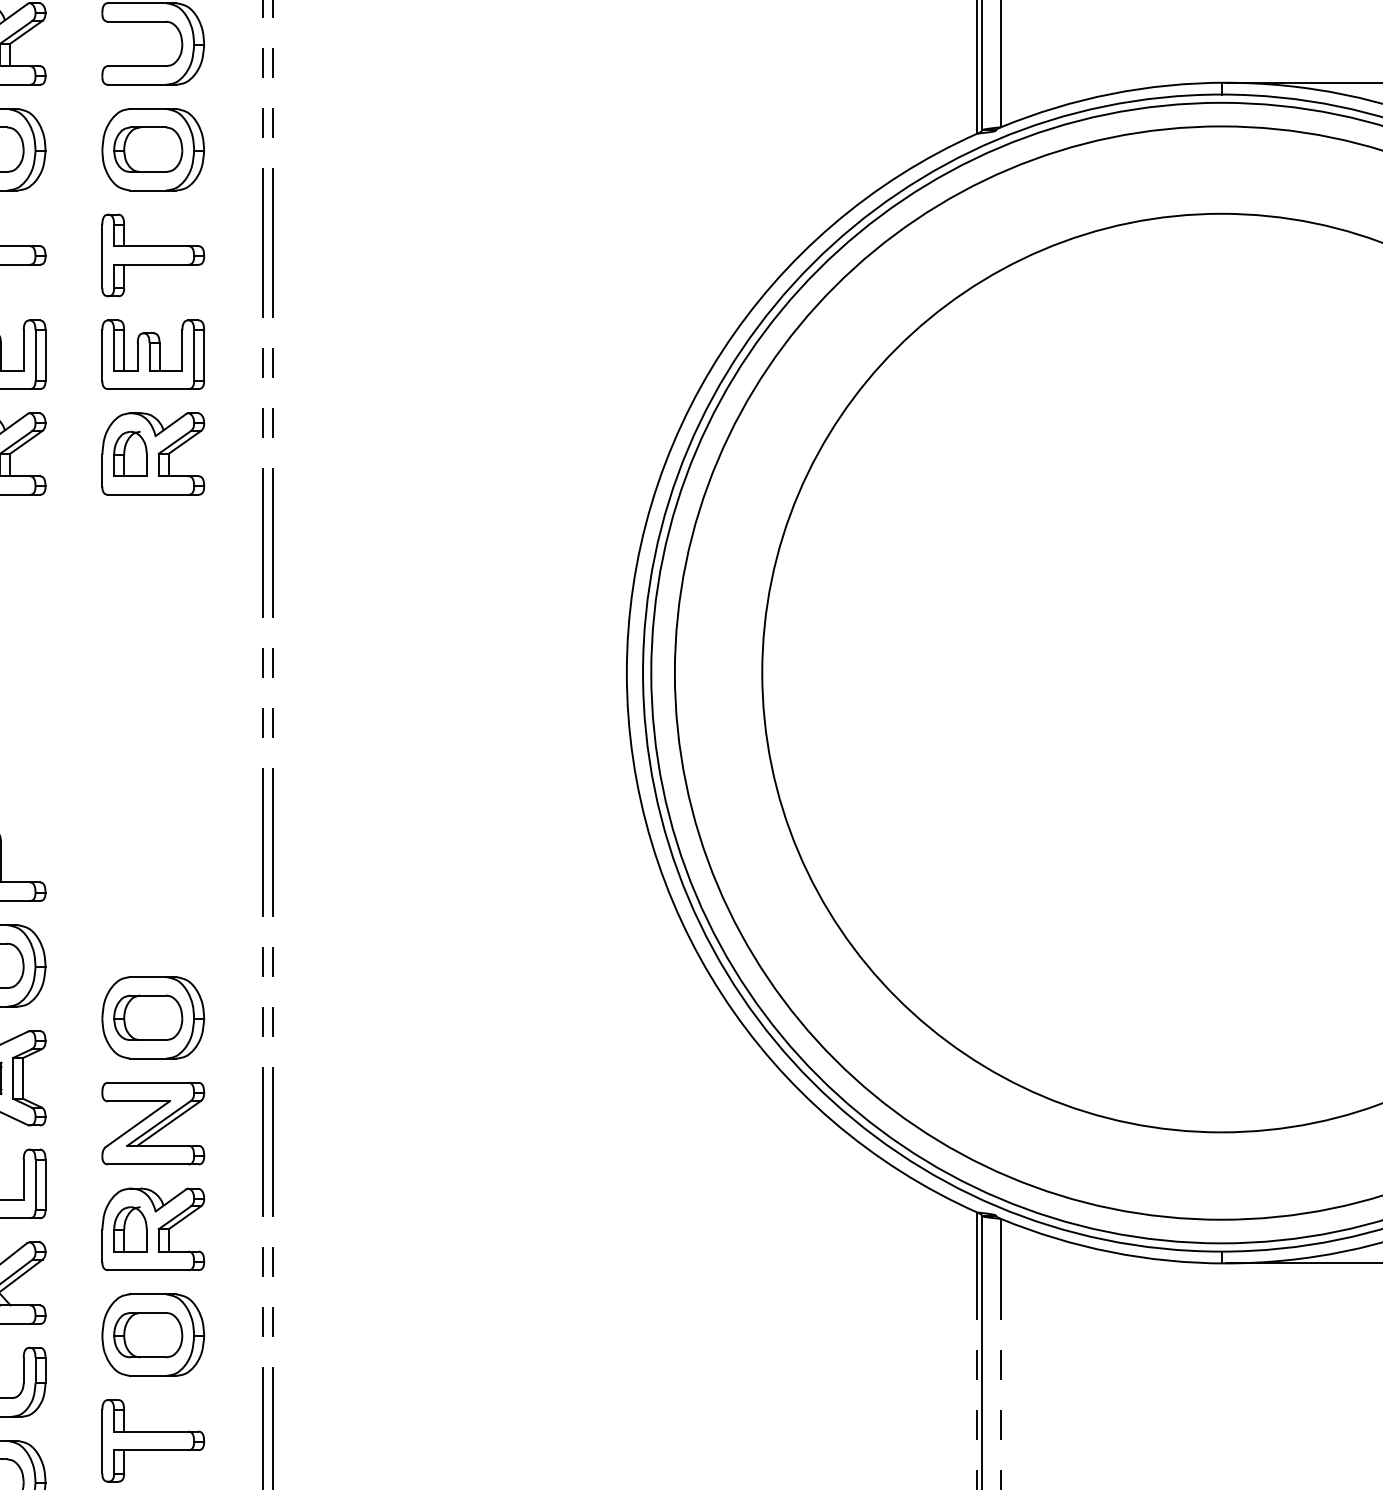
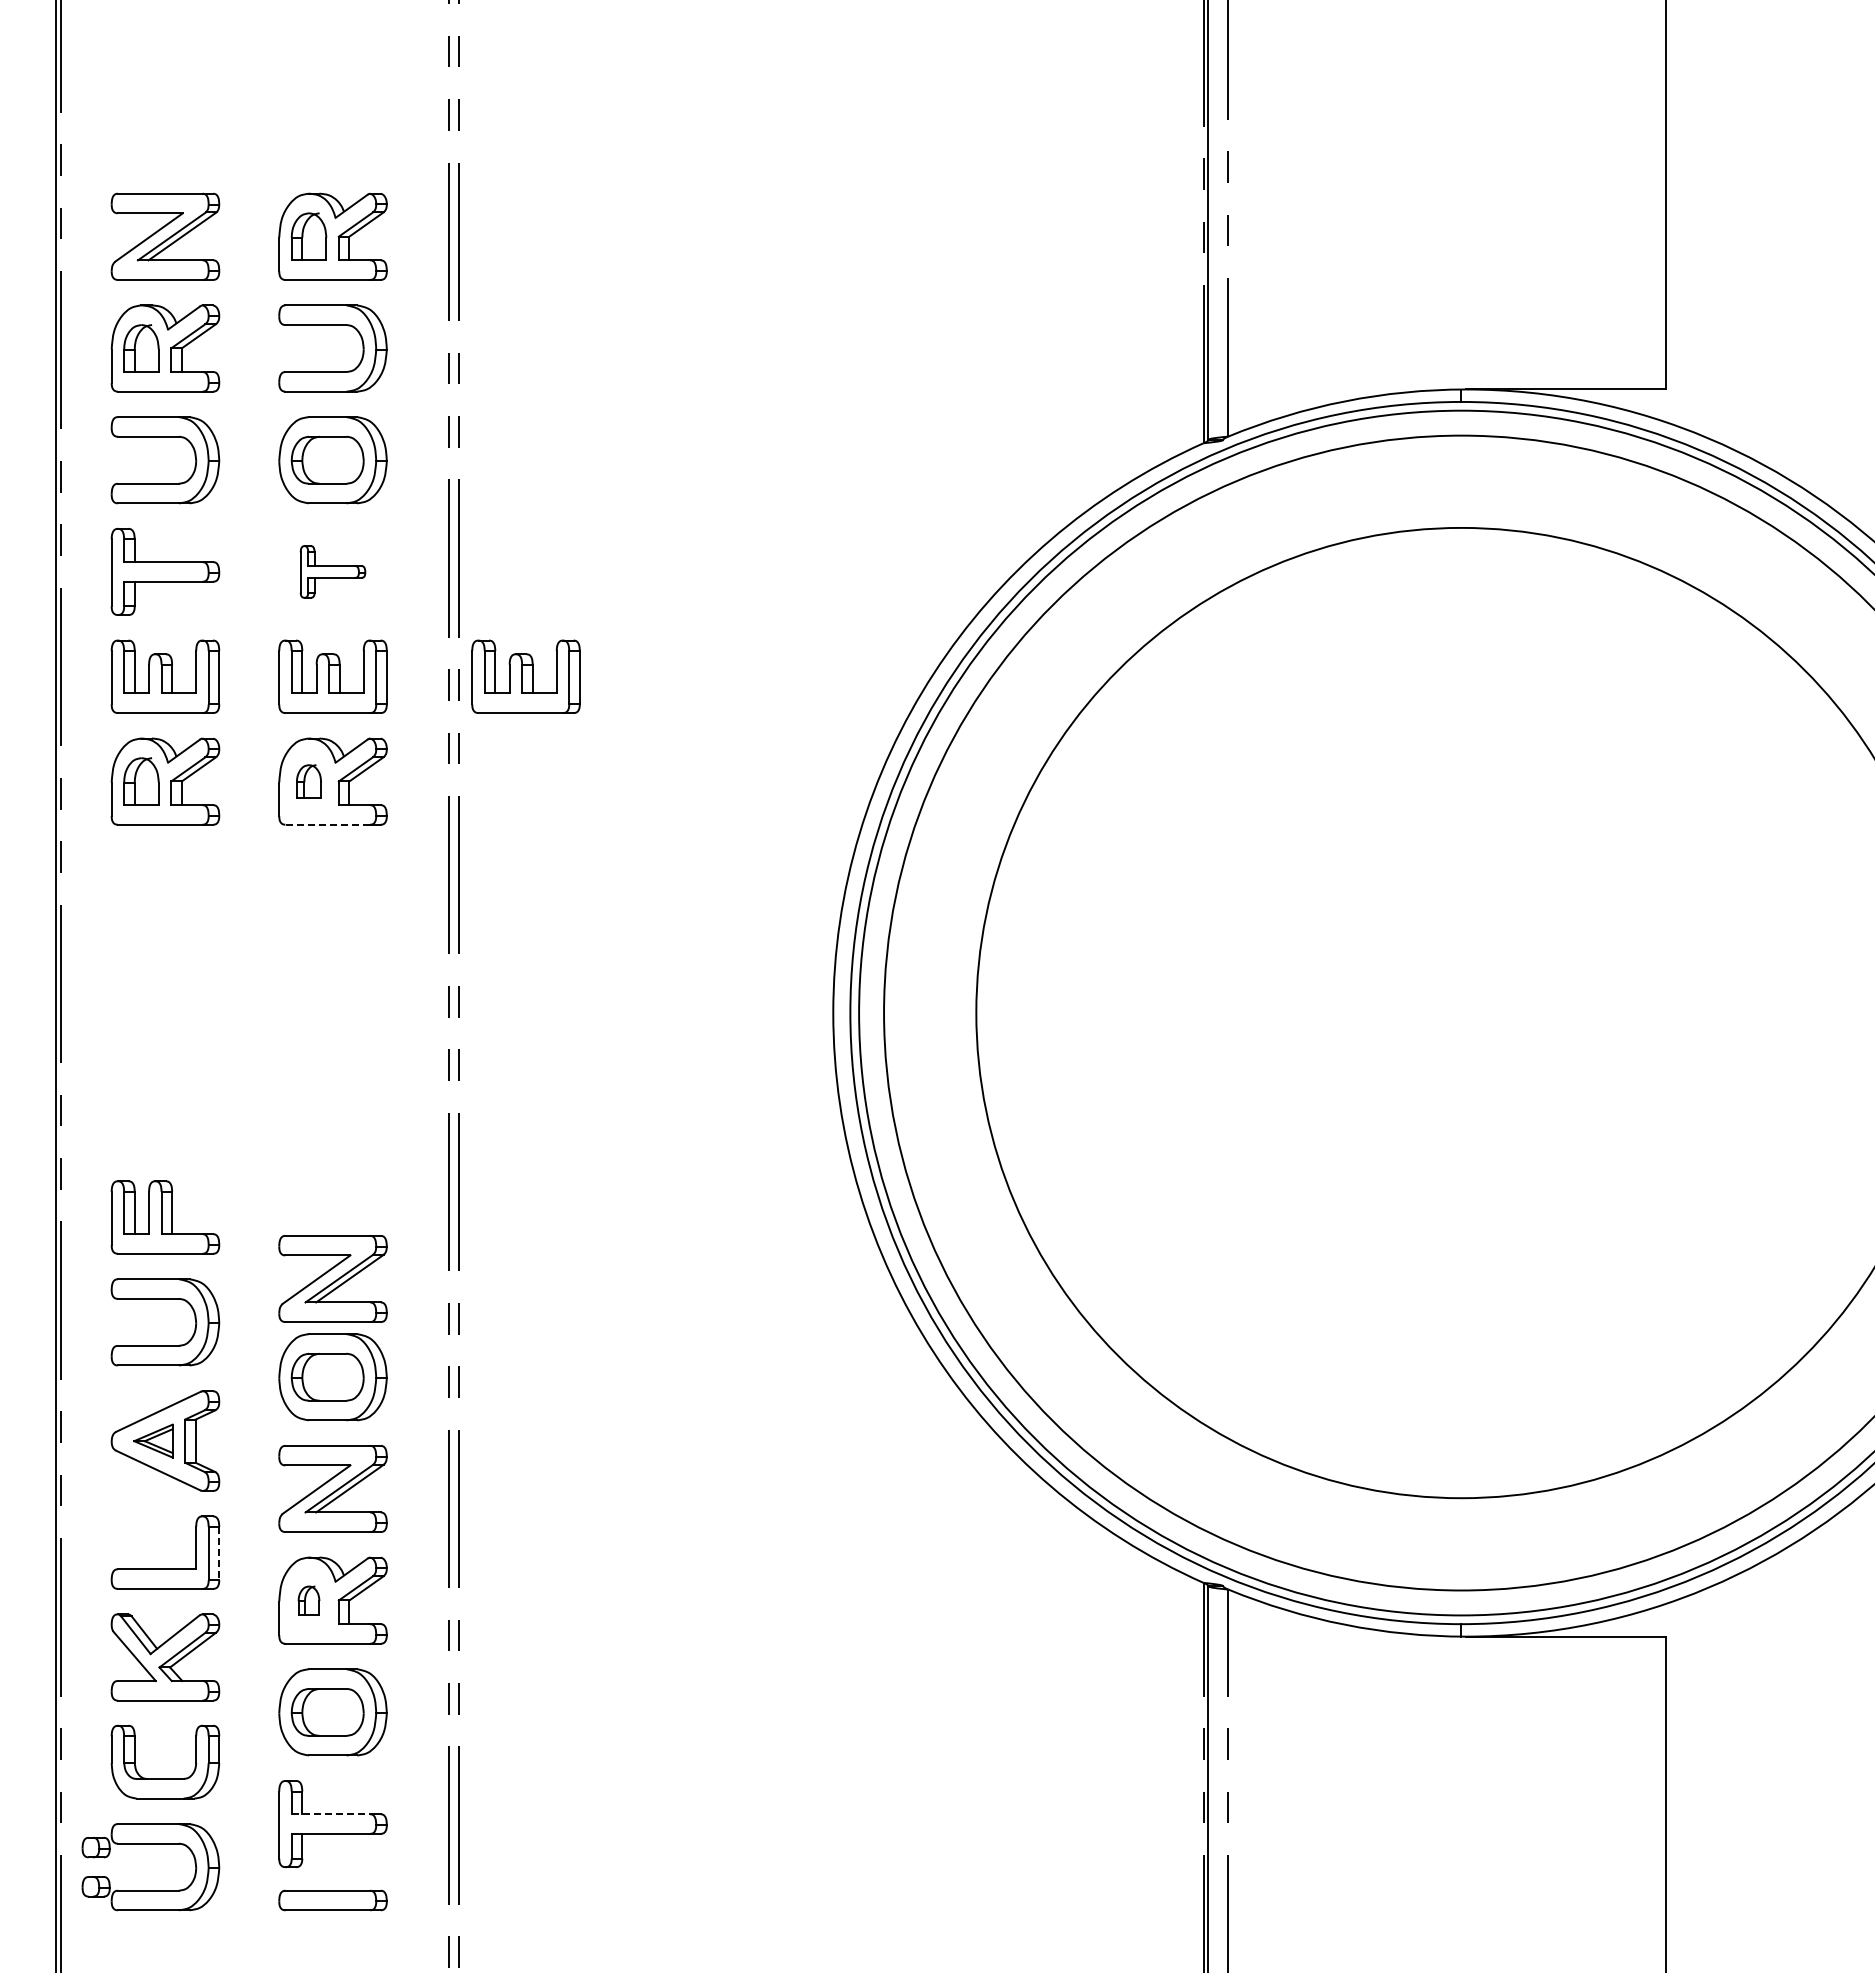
part: (152, 255) -> (332, 571), size x0.6
part: (335, 354) -> (525, 676), added
part: (130, 453) -> (308, 781), size x0.7
line: (148, 494) -> (327, 824), solid -> dashed
part: (152, 924) -> (332, 1278), added
line: (45, 1184) -> (219, 1553), solid -> dashed
part: (130, 1229) -> (308, 1600), size x0.6
line: (151, 1431) -> (331, 1814), solid -> dashed

